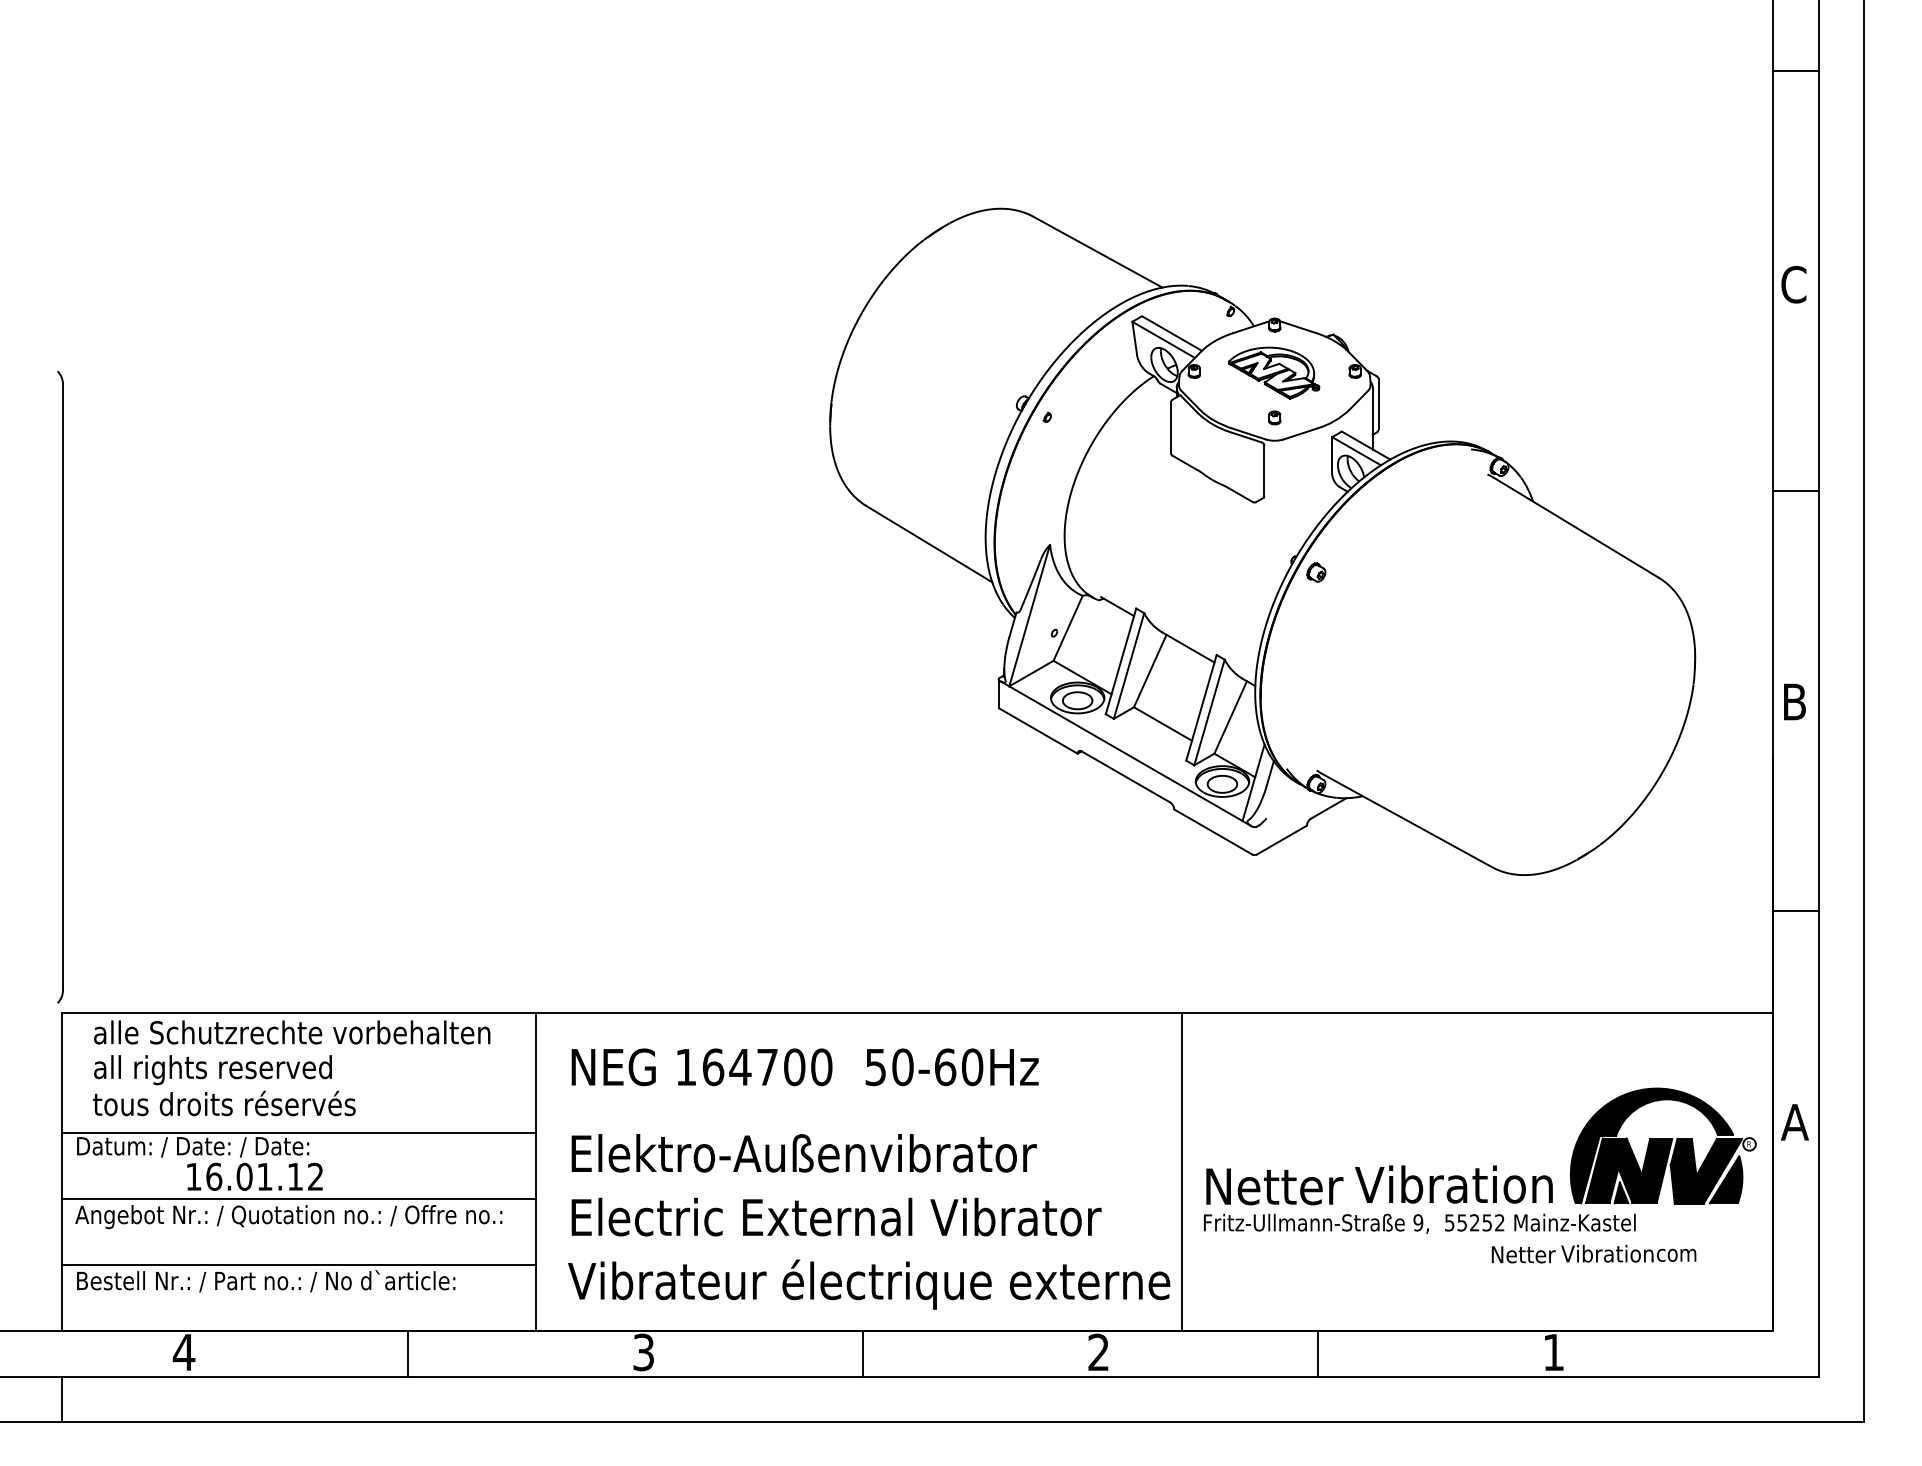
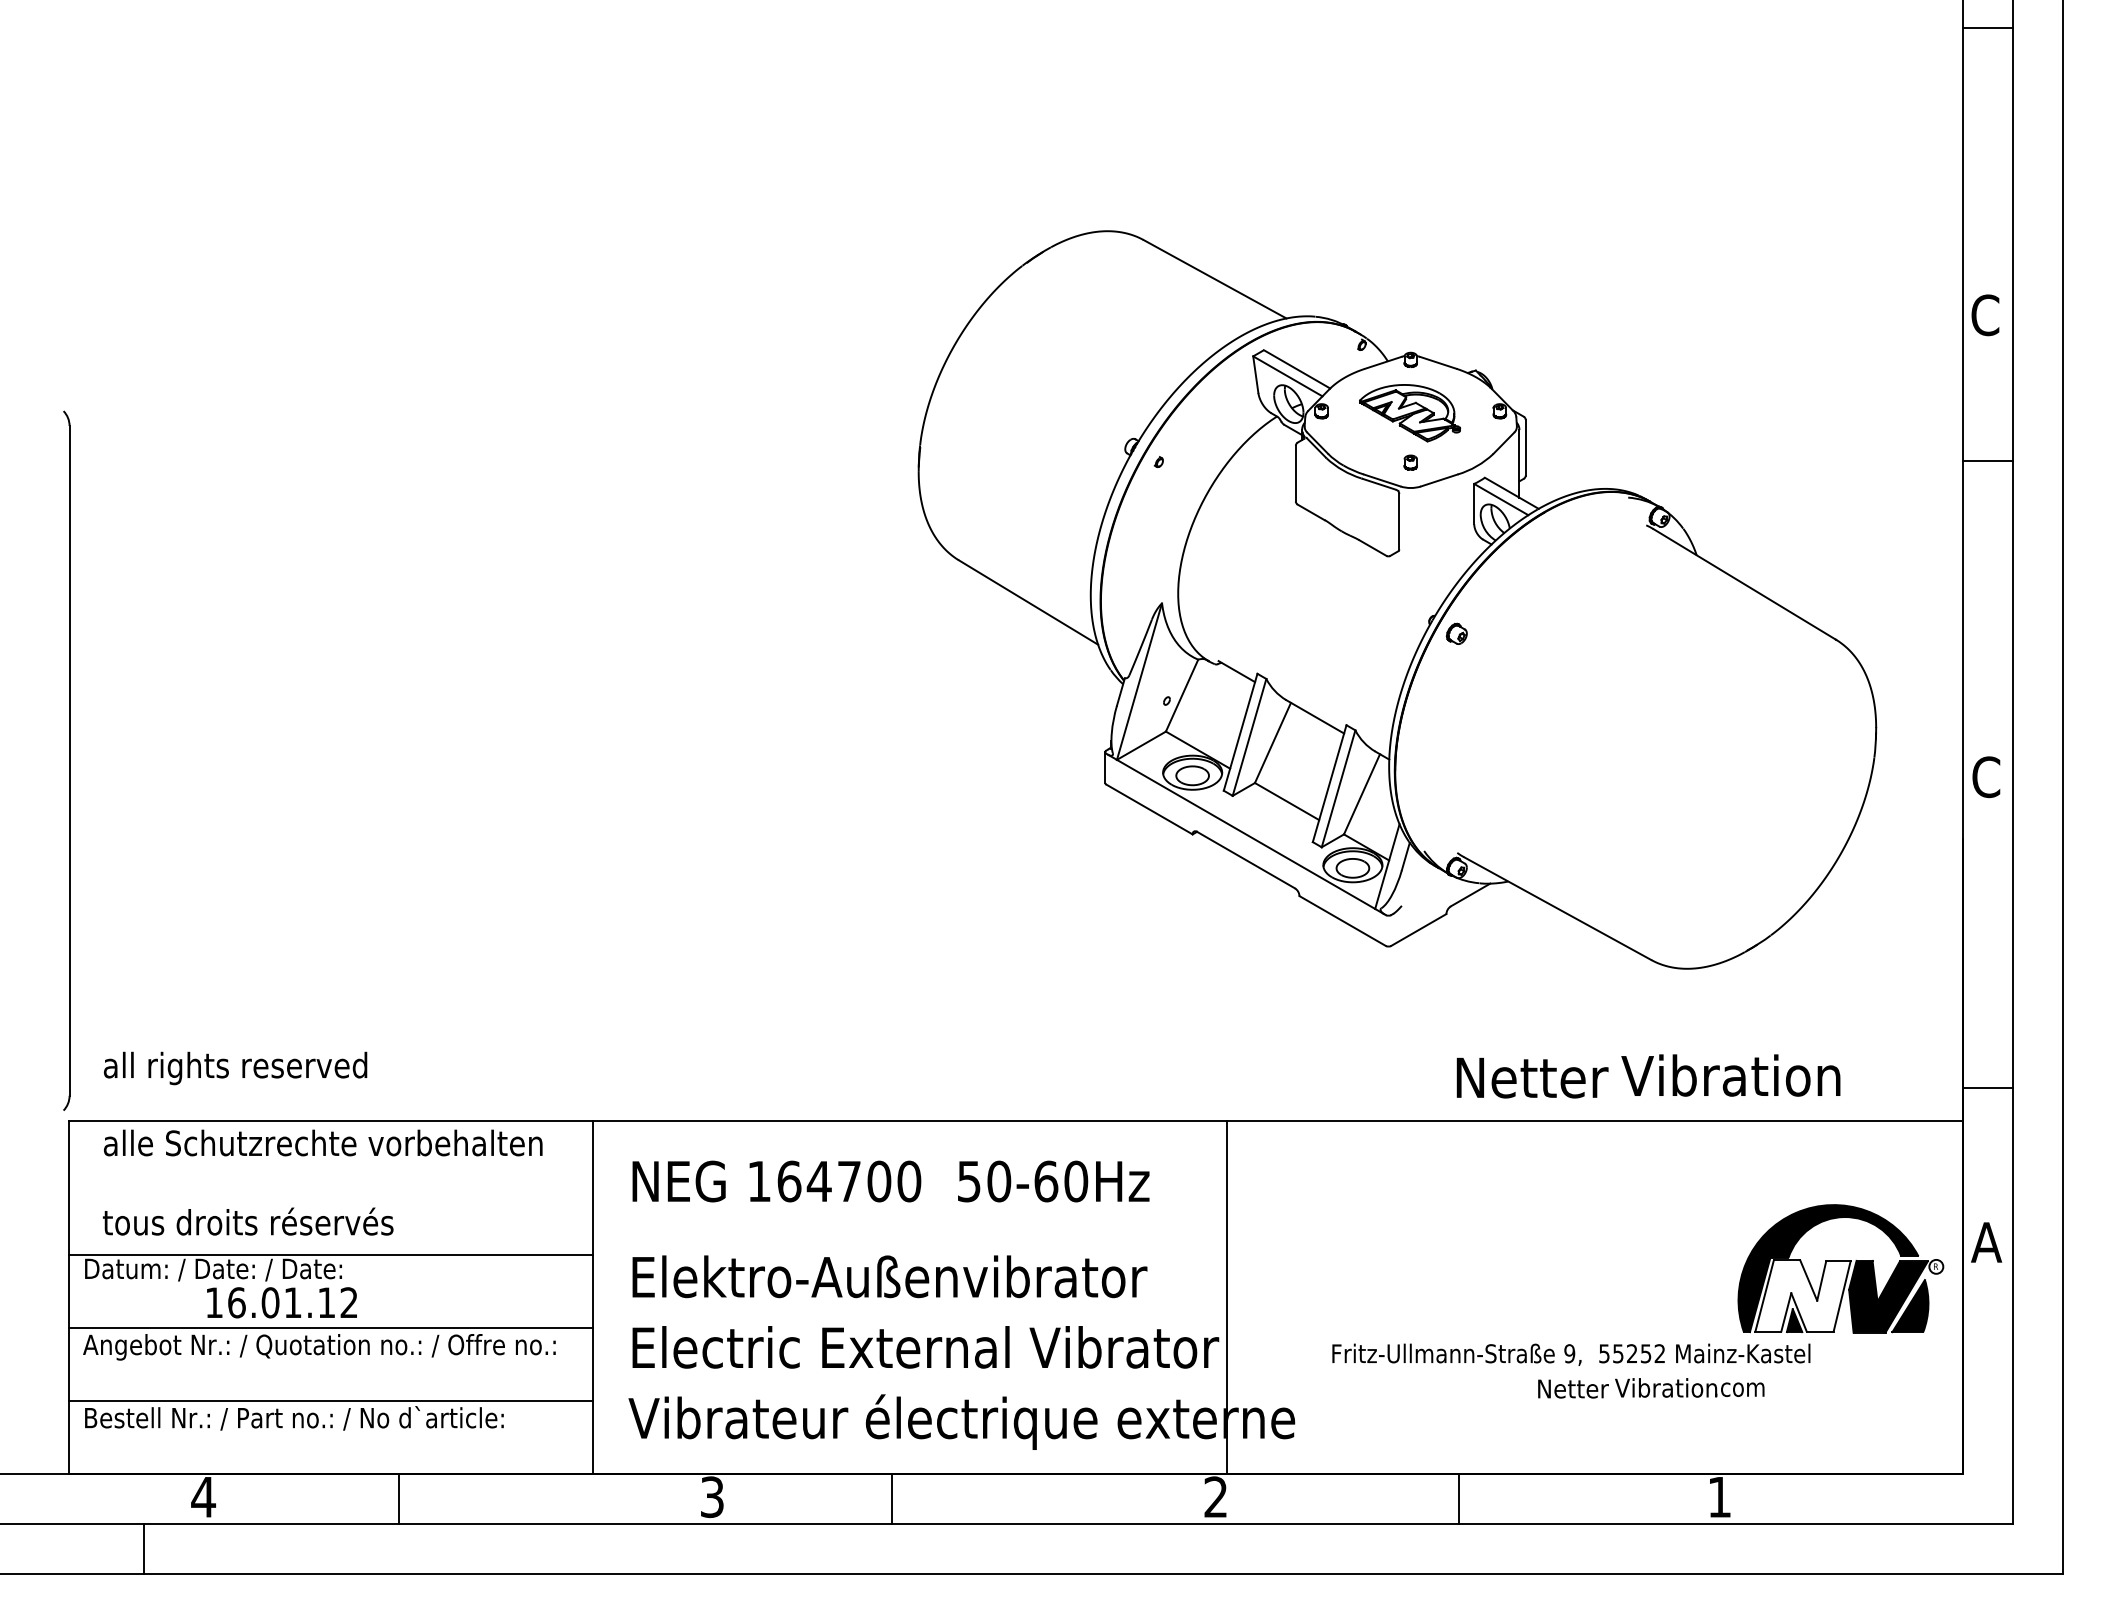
line: (1795, 70) -> (1987, 27), moved
line: (1795, 490) -> (1987, 460), moved
text: (1794, 701) -> (1986, 776), B -> C
line: (1795, 911) -> (1987, 1088), moved
text: (212, 1070) -> (234, 1068), moved
fill: (1629, 1170) -> (1803, 1295), removed
line: (1181, 1171) -> (1226, 1296), moved
text: (1379, 1185) -> (1648, 1076), moved
text: (1593, 1253) -> (1650, 1387), moved
line: (408, 1353) -> (398, 1498), moved
line: (863, 1353) -> (892, 1498), moved
line: (62, 1399) -> (144, 1549), moved

